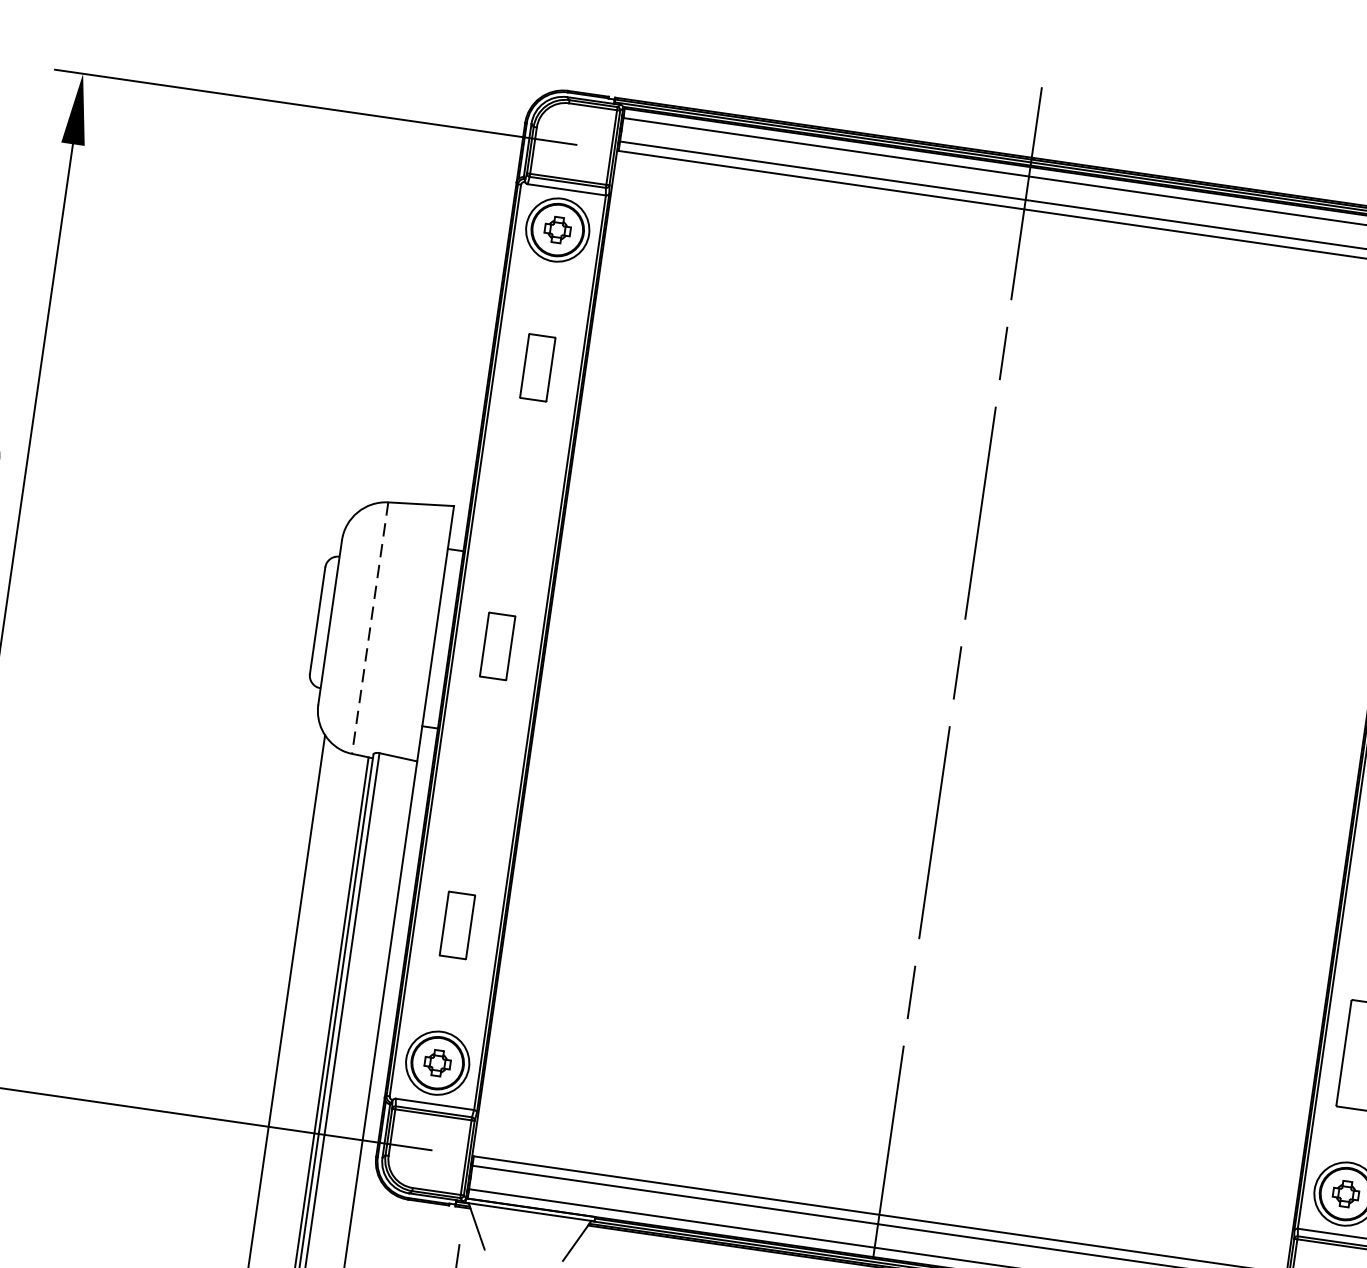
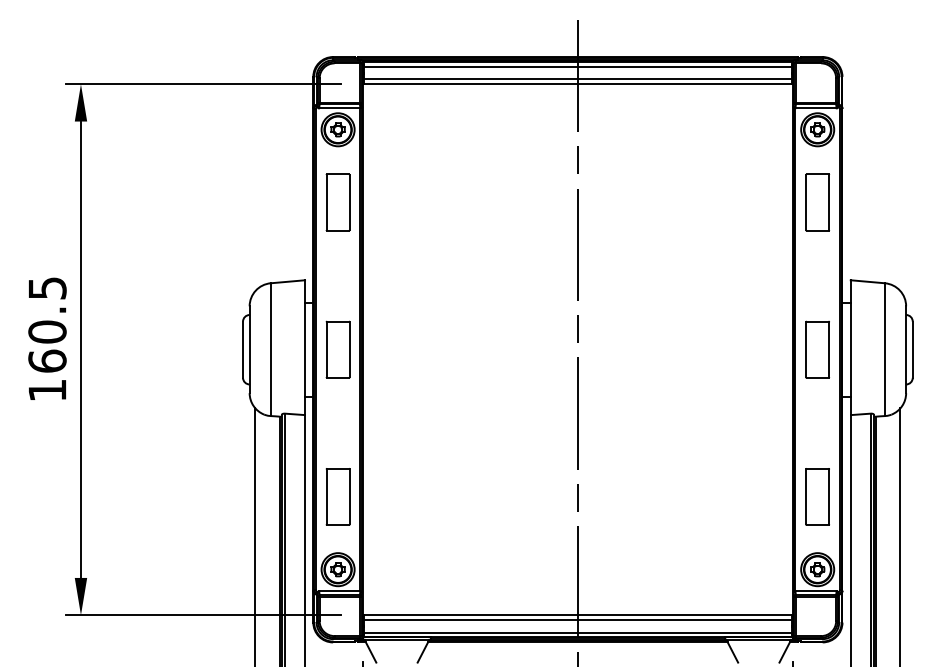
part: (536, 367) -> (337, 202), size x1.67
line: (369, 629) -> (270, 350), dashed -> solid
part: (496, 646) -> (337, 349), size x1.67
part: (456, 924) -> (337, 496), size x1.67

